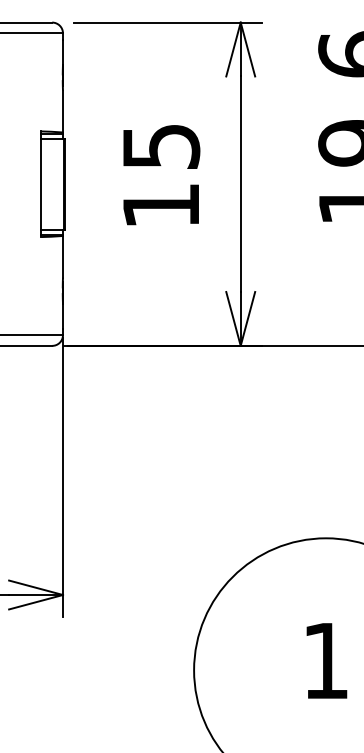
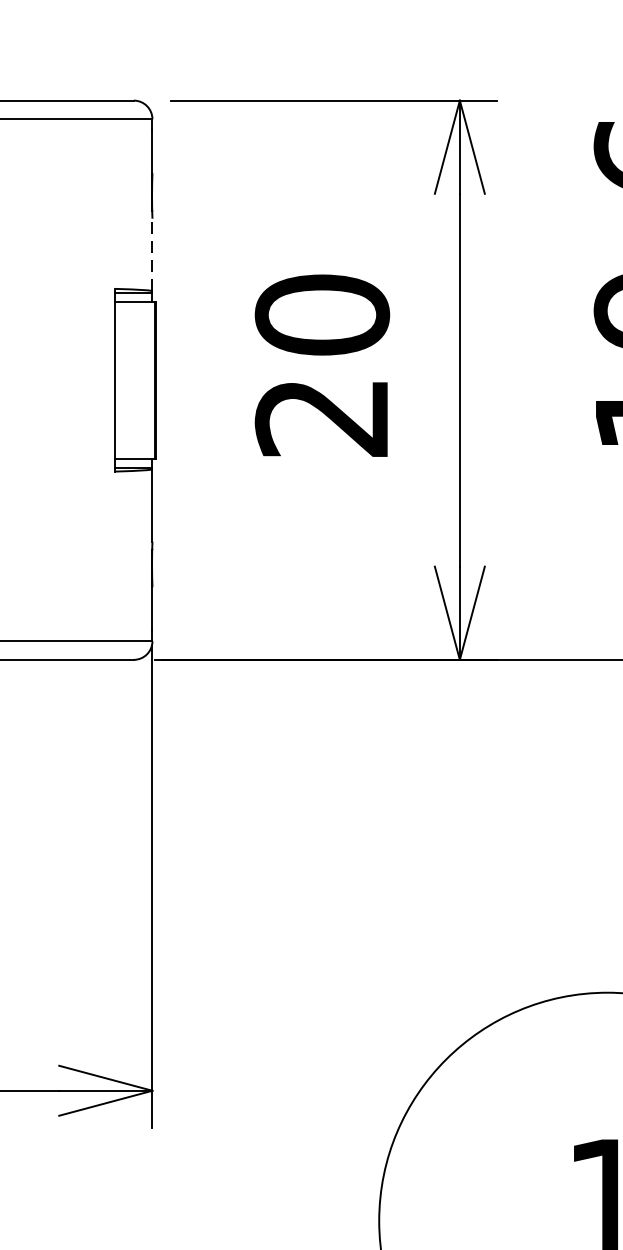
line: (63, 111) -> (153, 254), solid -> dashed
text: (161, 175) -> (322, 365), 15 -> 20

